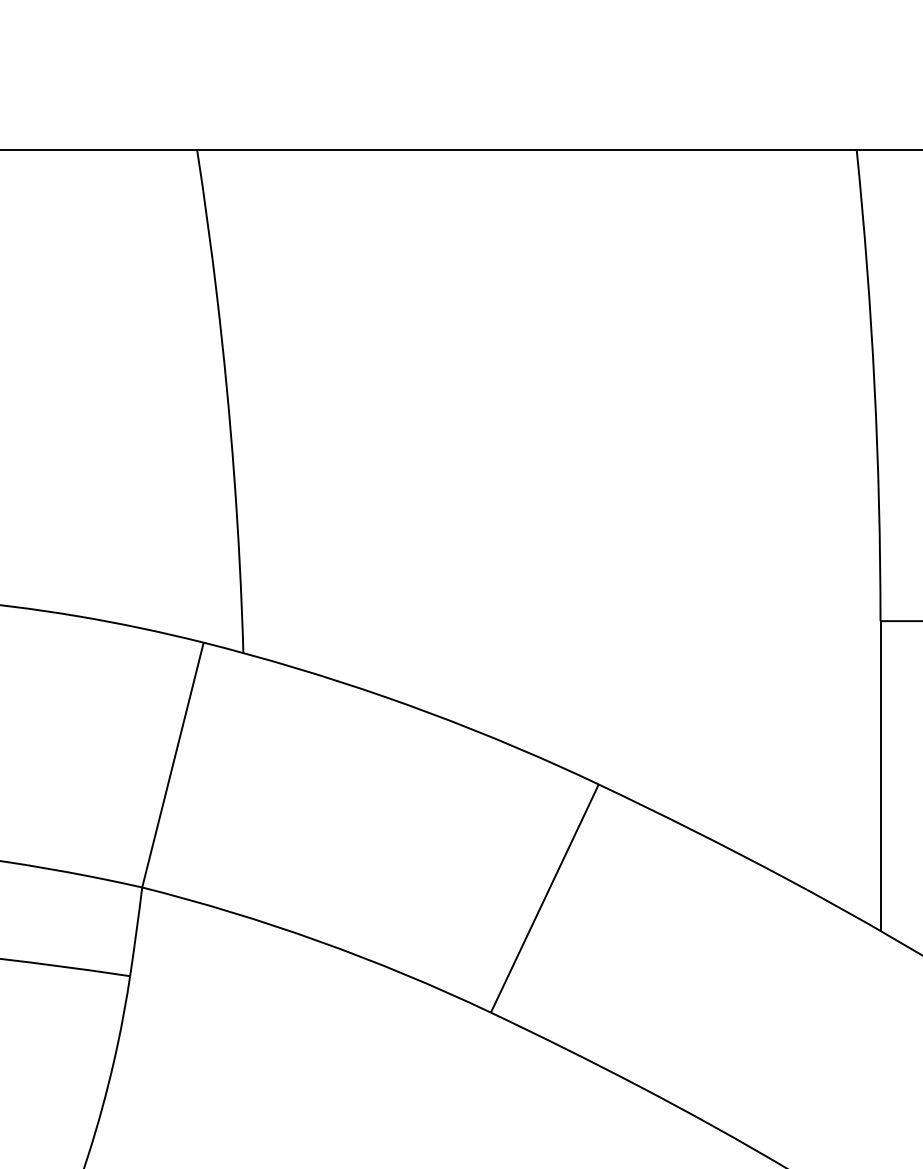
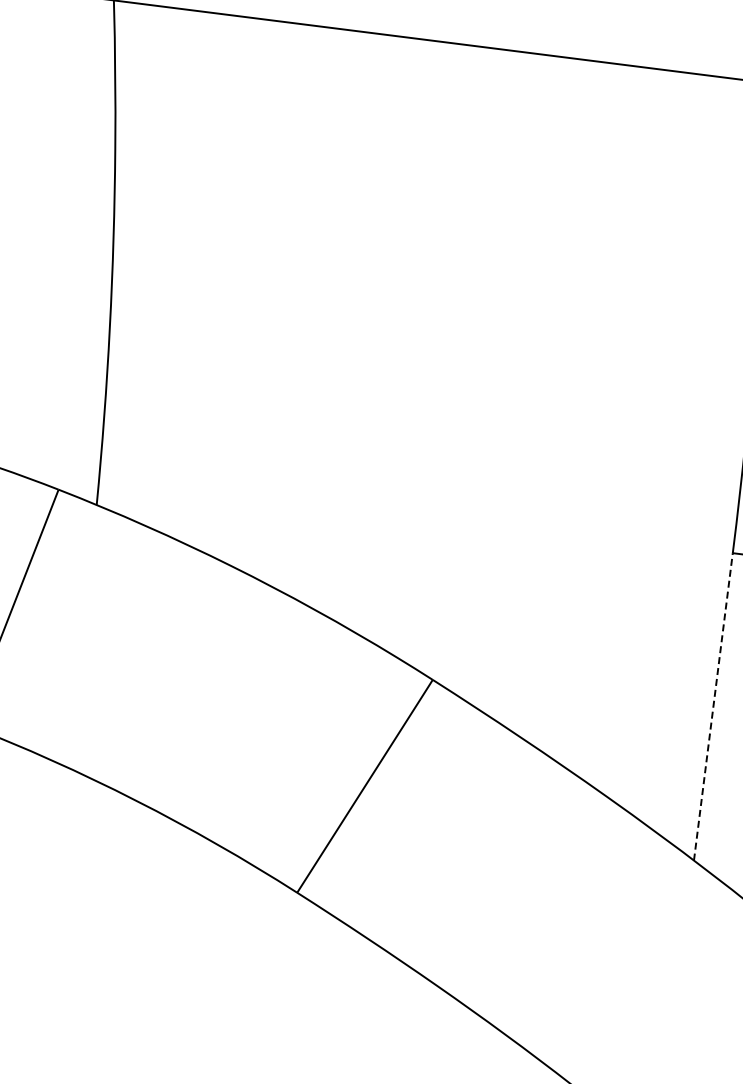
line: (880, 776) -> (713, 707), solid -> dashed

